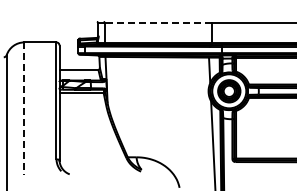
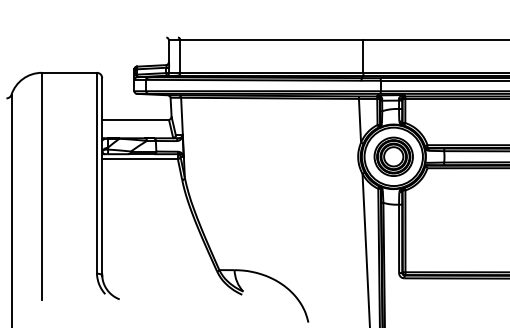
line: (157, 23) -> (270, 40), dashed -> solid
line: (24, 109) -> (42, 188), dashed -> solid

